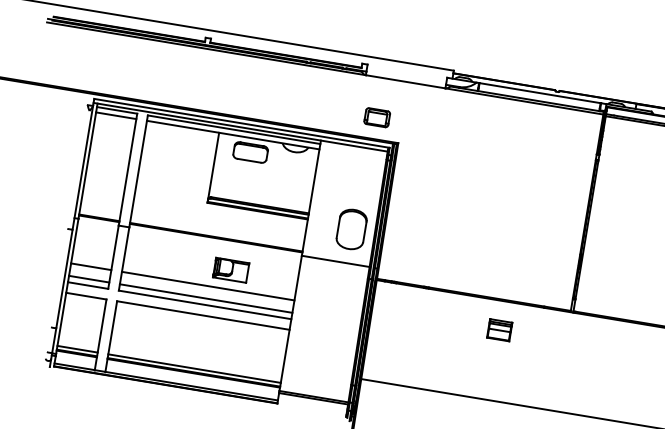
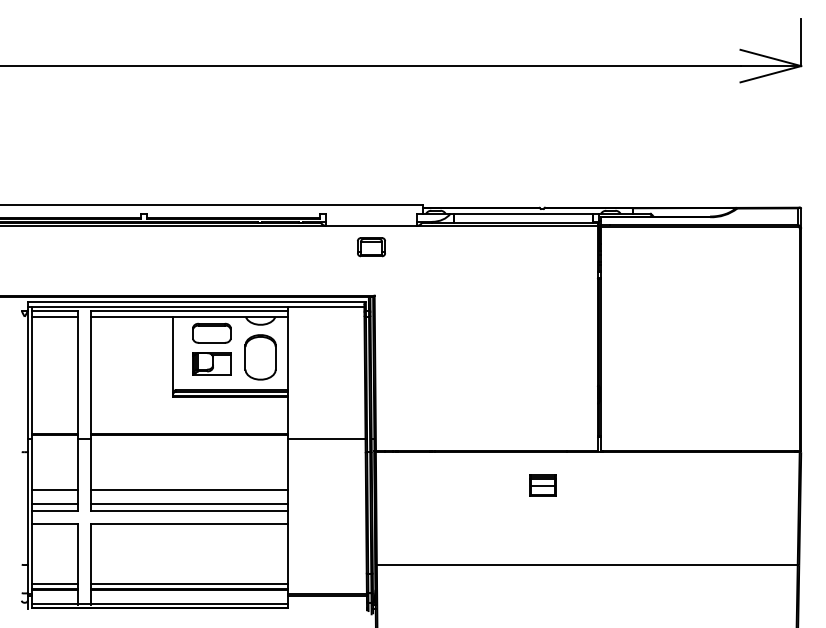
part: (377, 117) -> (371, 247), moved
part: (351, 229) -> (260, 357), moved
part: (230, 269) -> (211, 363), moved
part: (499, 330) -> (542, 485), moved

